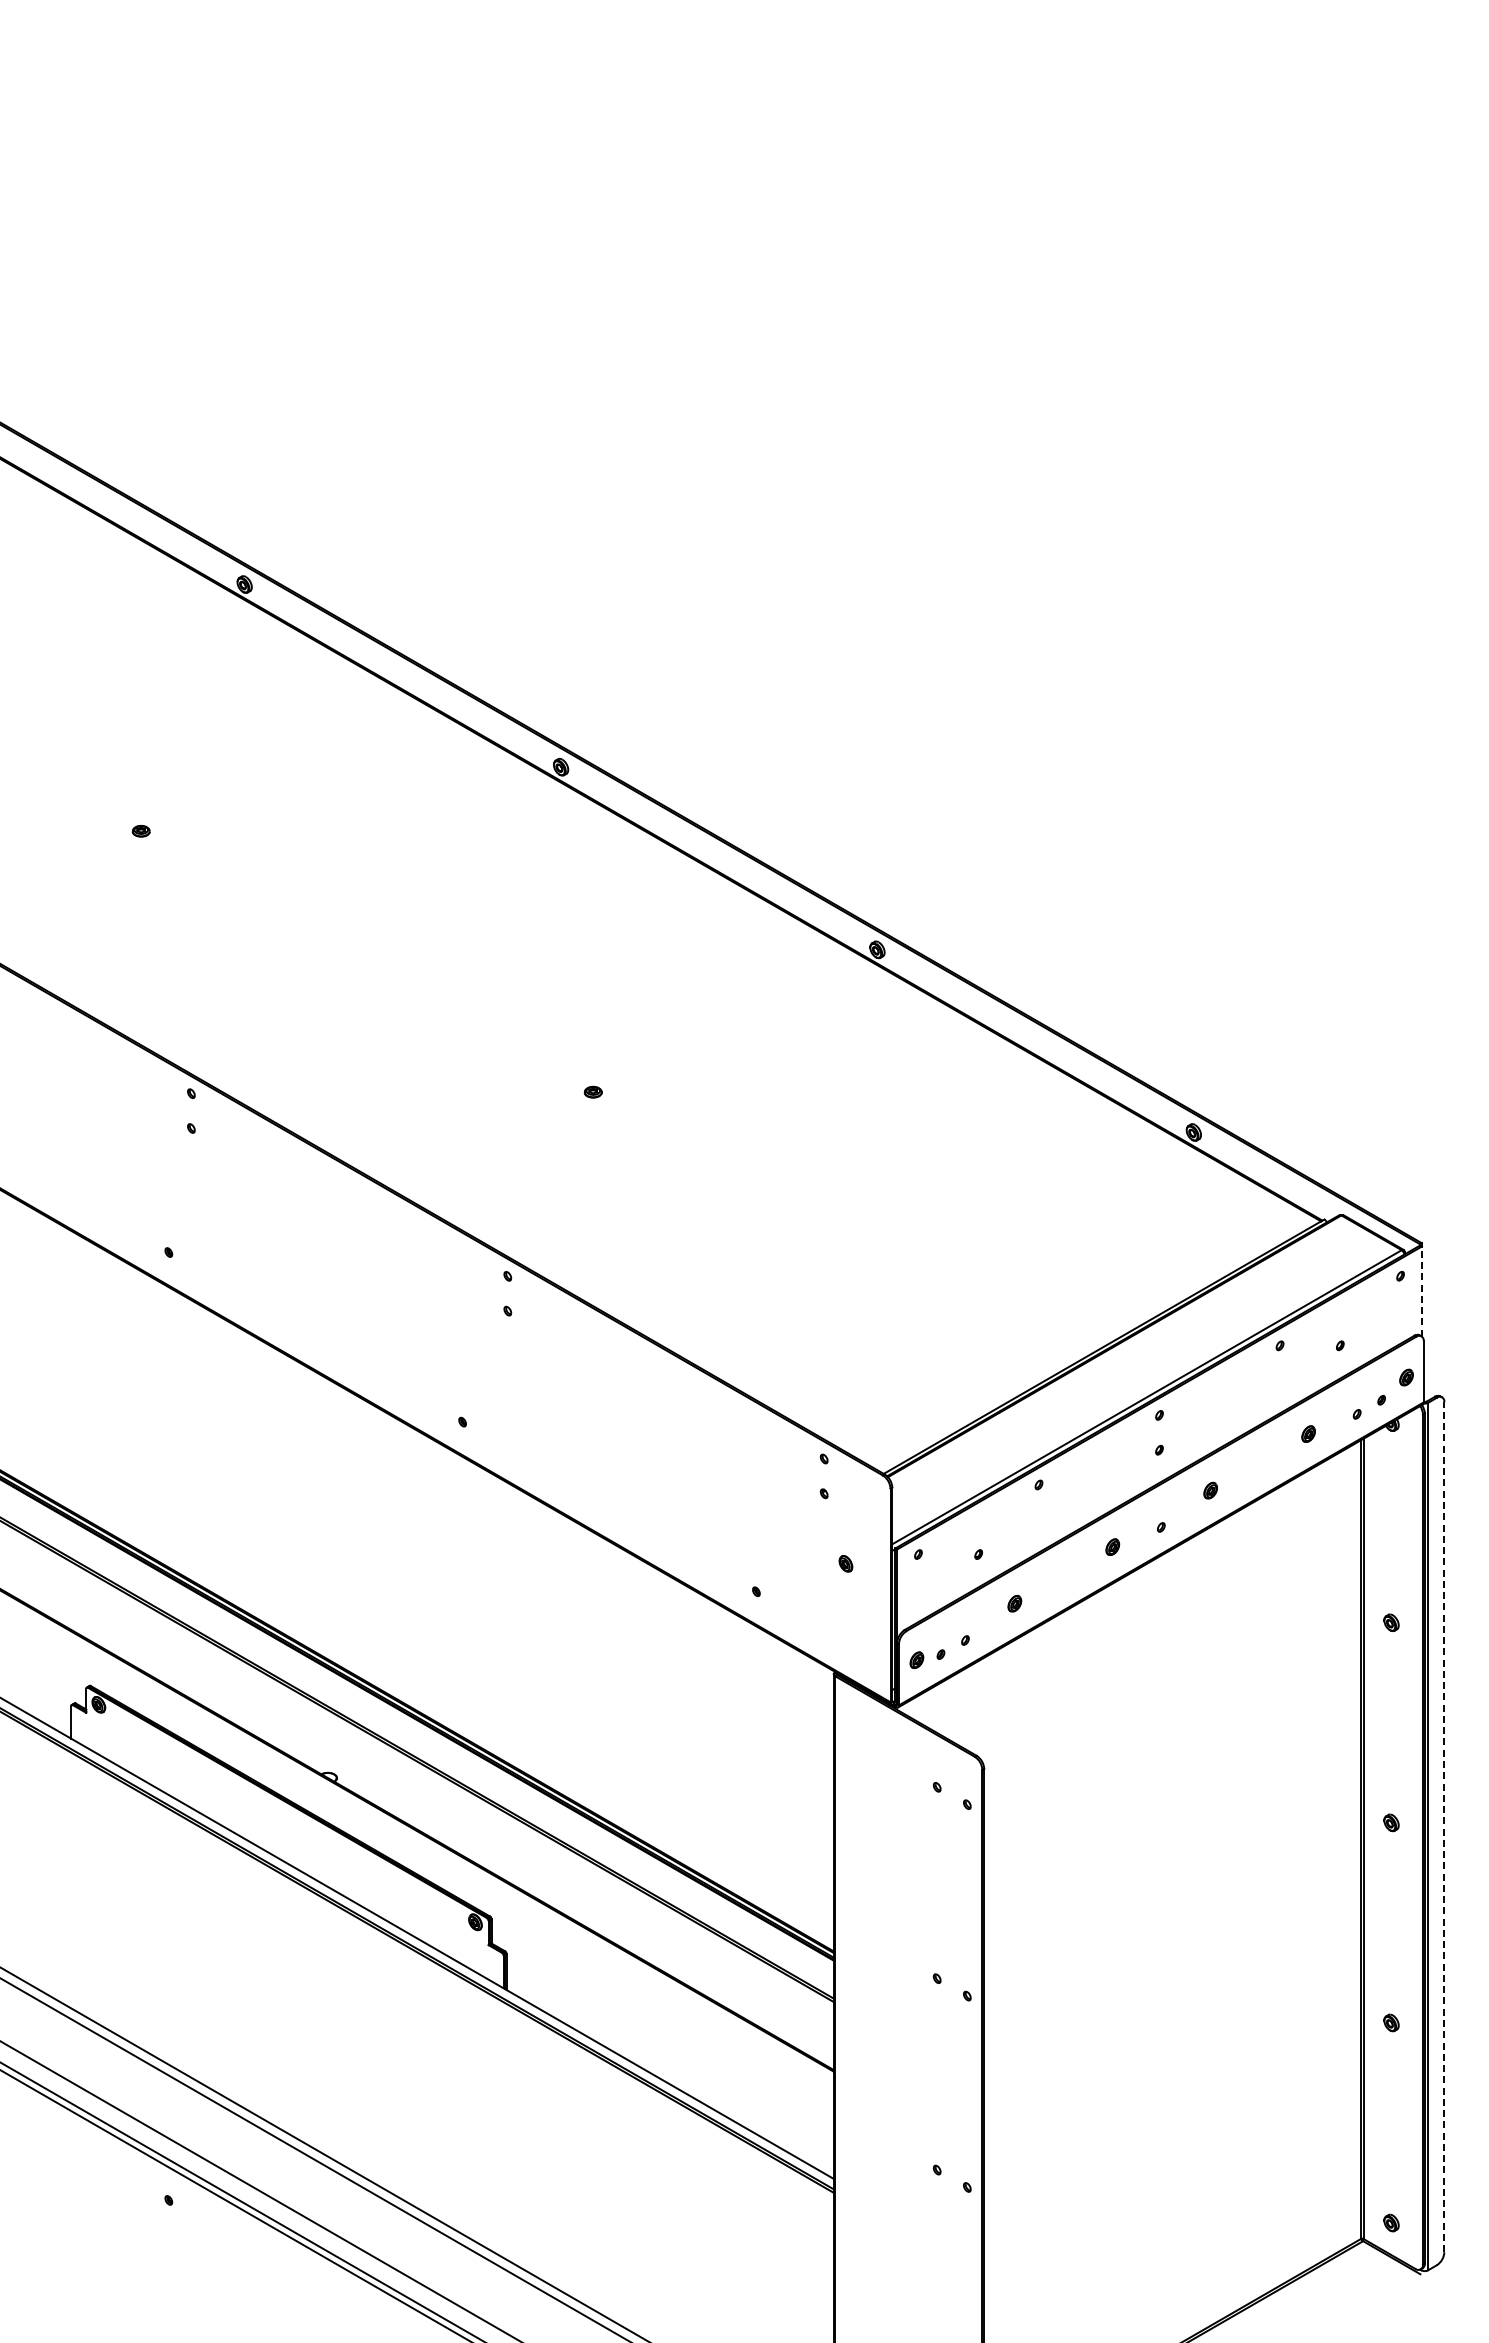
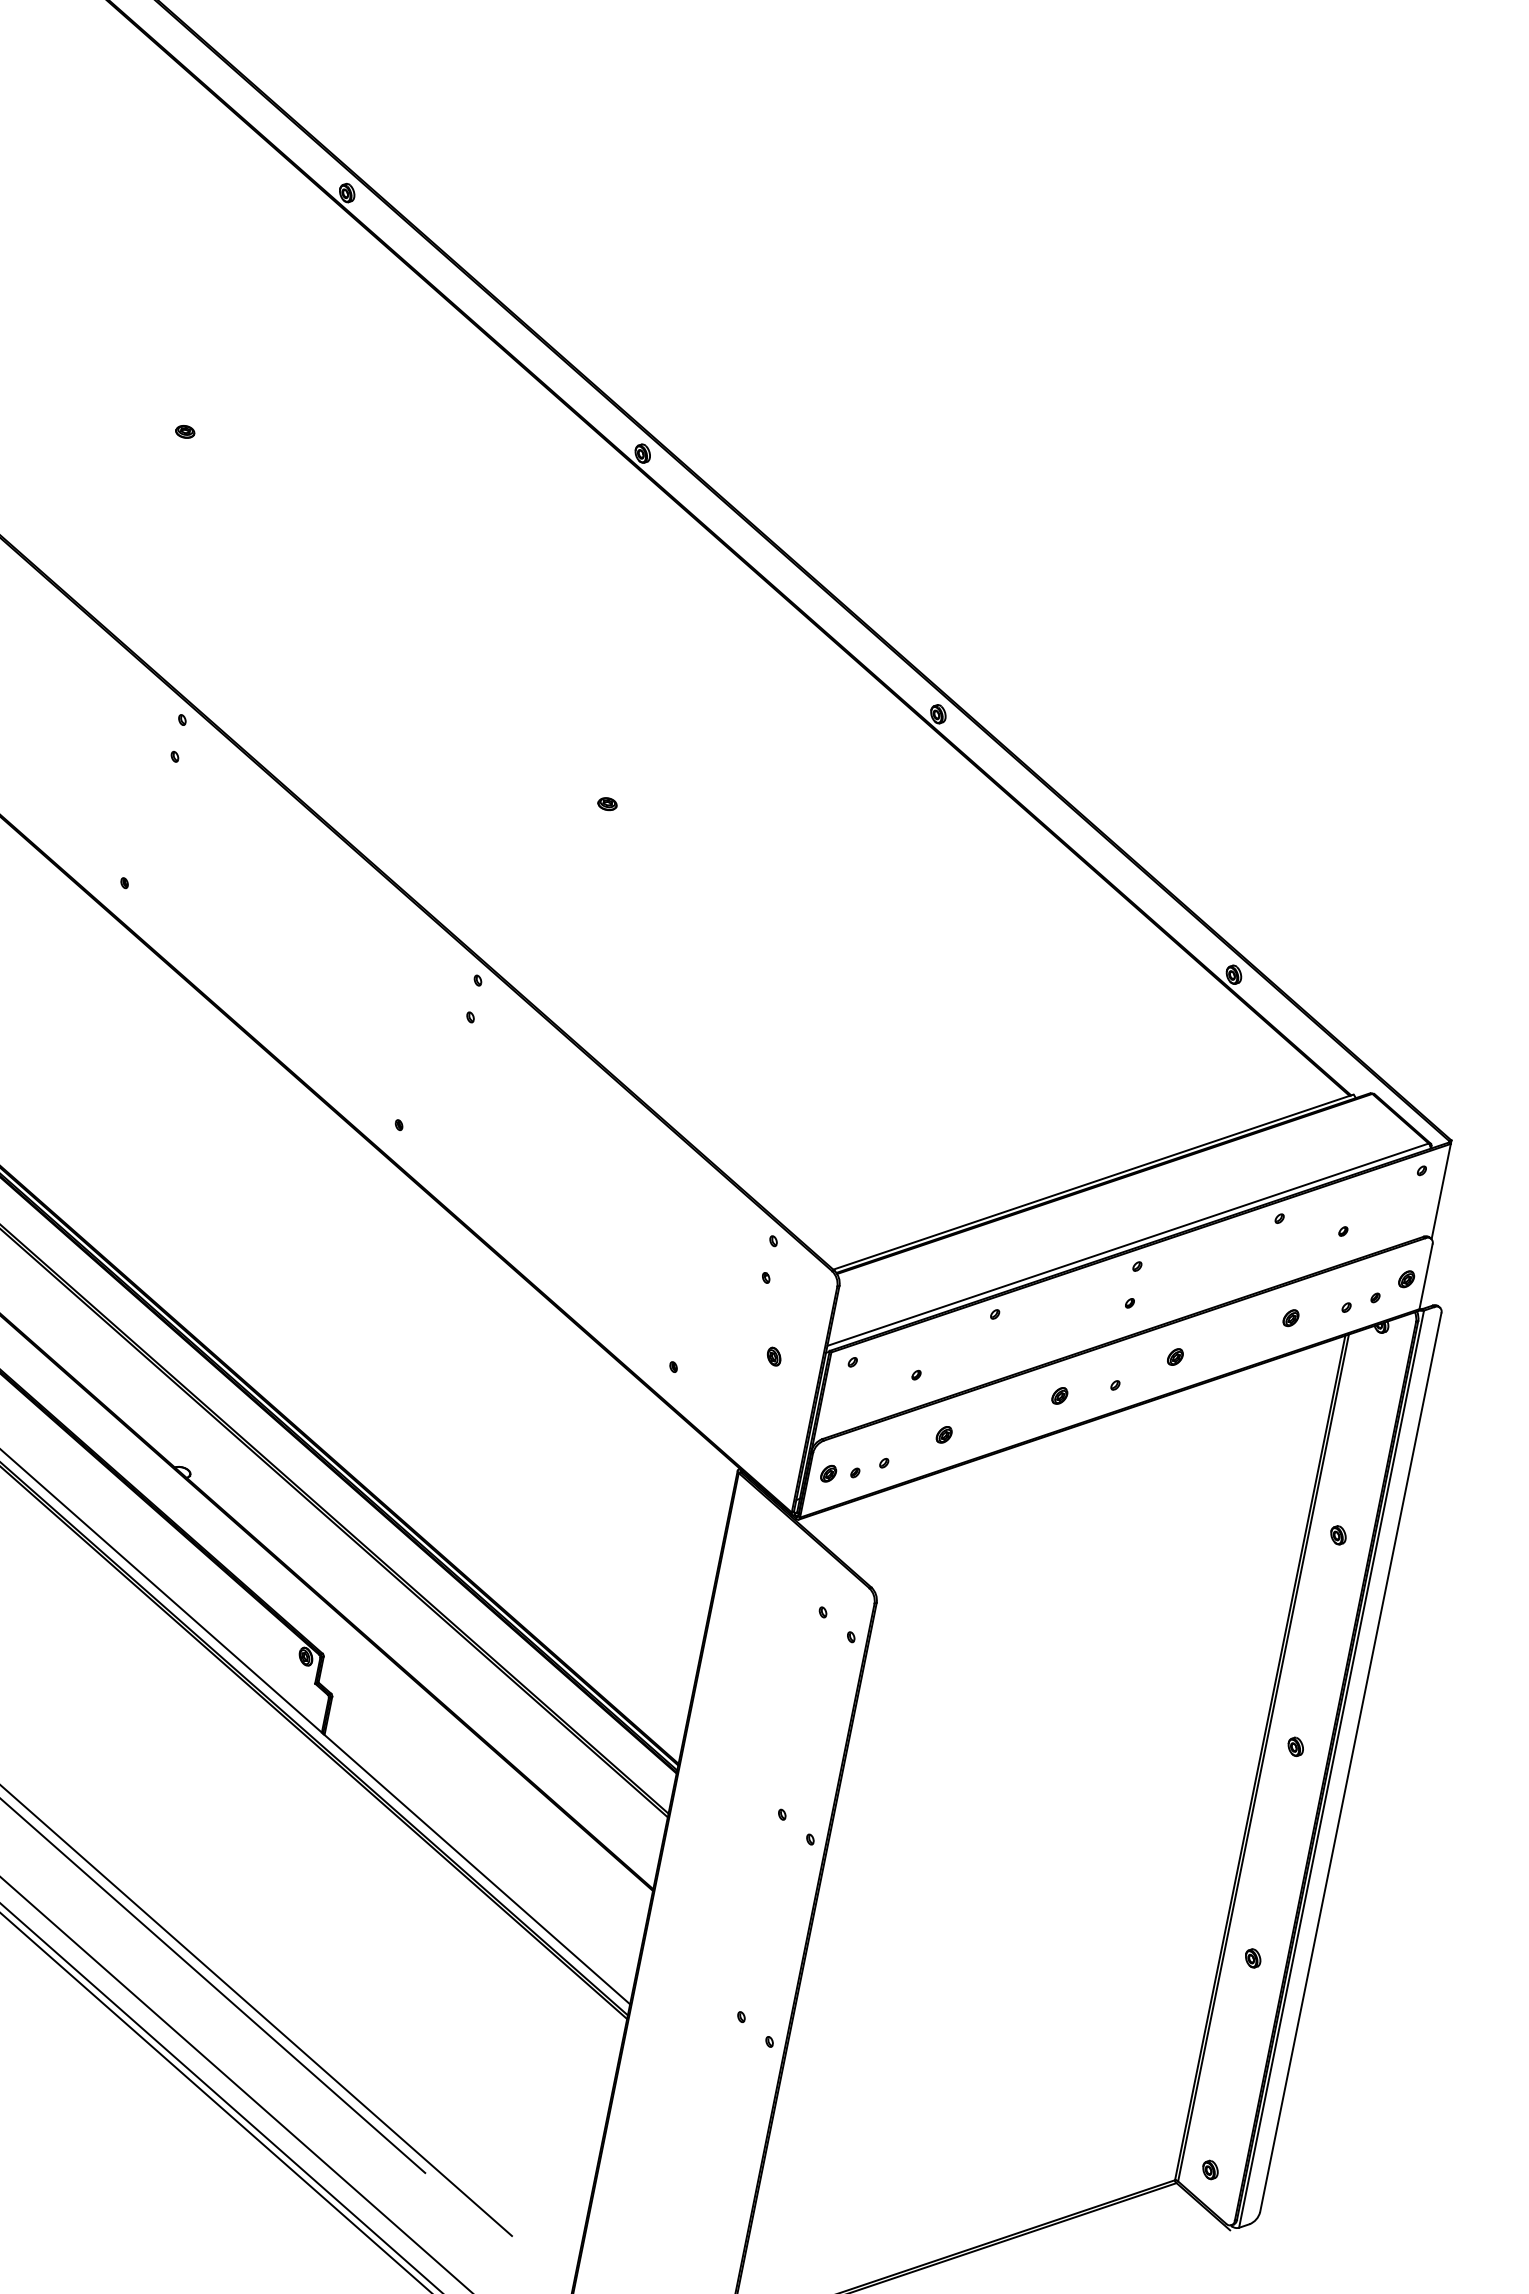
line: (1421, 1291) -> (1440, 1191), dashed -> solid
line: (1444, 1826) -> (1351, 1761), dashed -> solid

